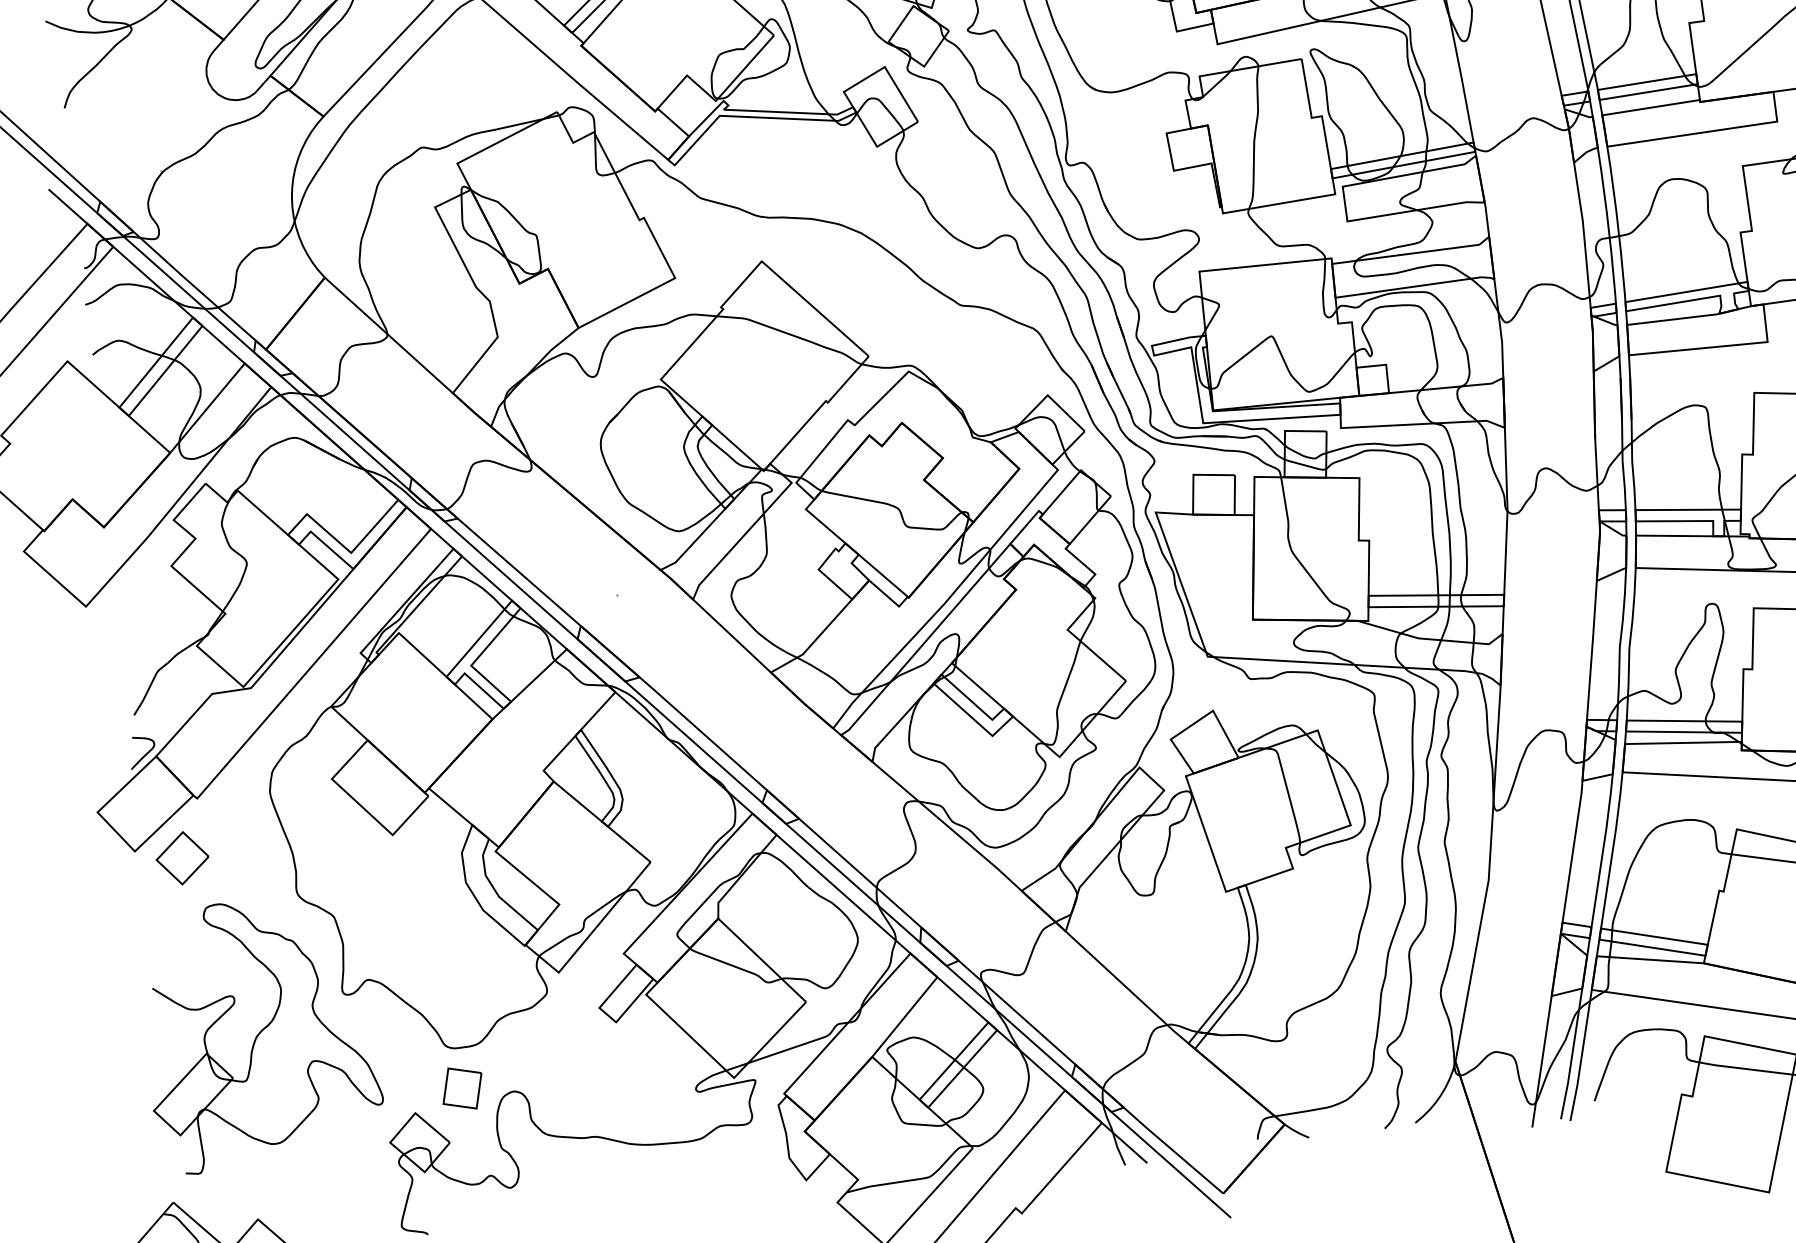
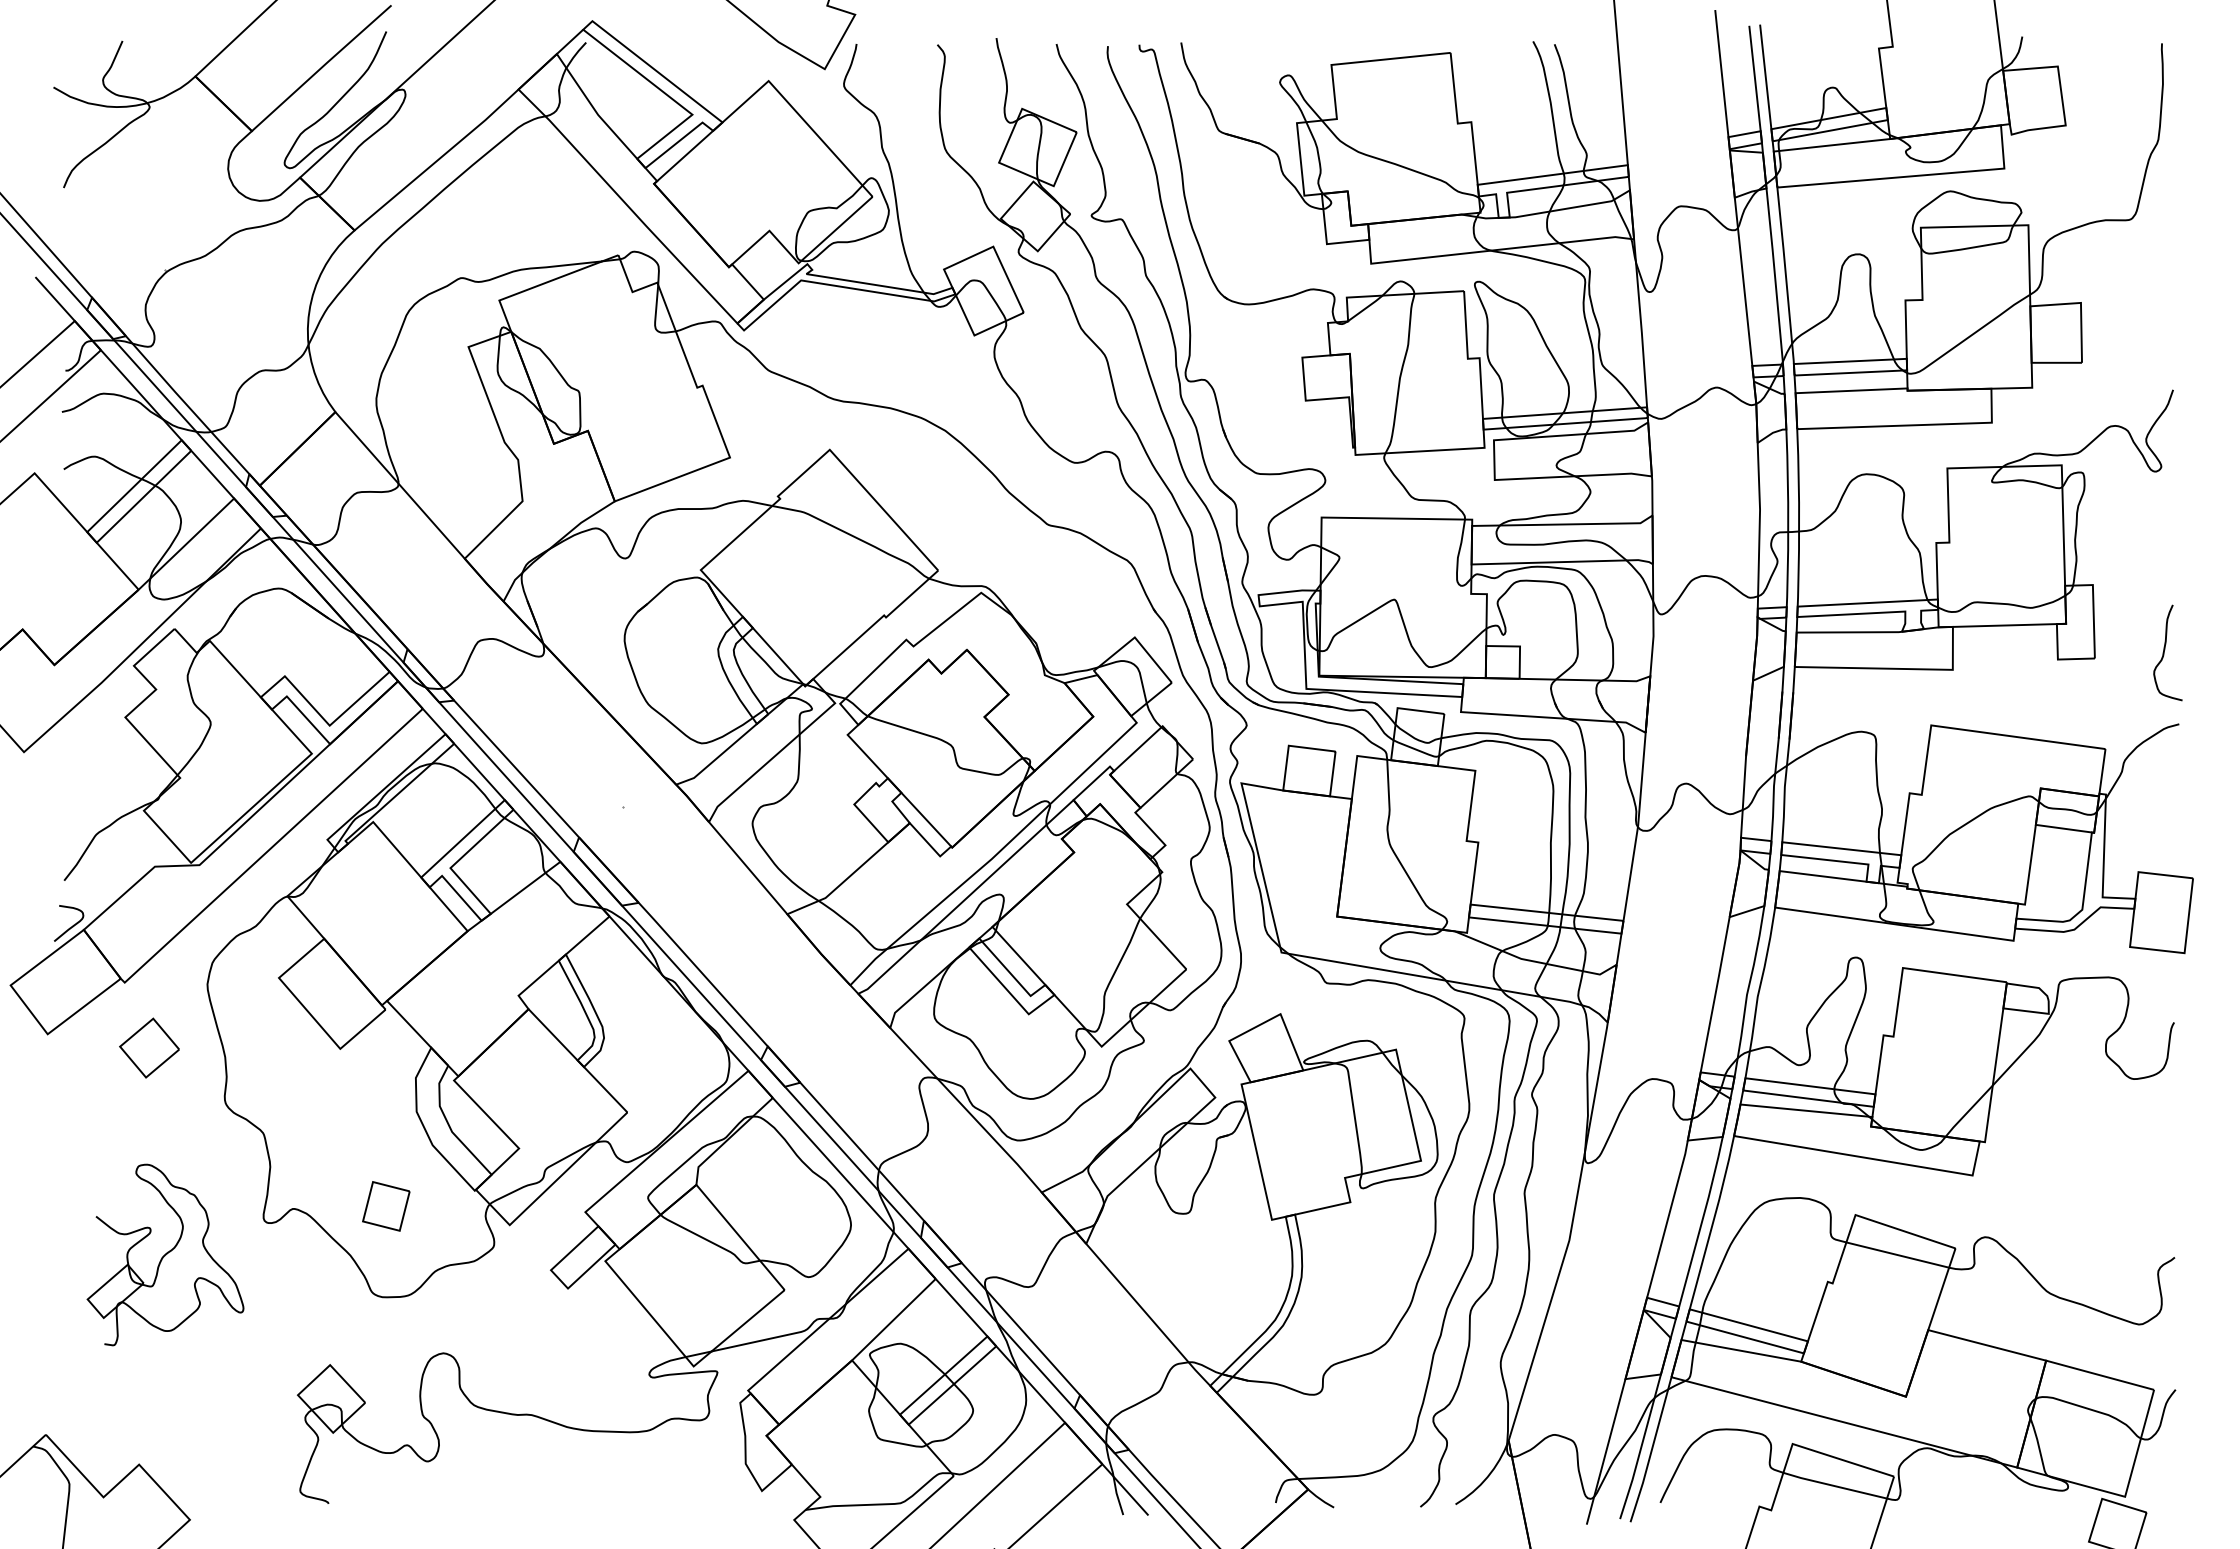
part: (182, 857) -> (149, 1047), moved
part: (260, 1032) -> (165, 1254), size x0.6
part: (462, 1088) -> (386, 1206), moved

